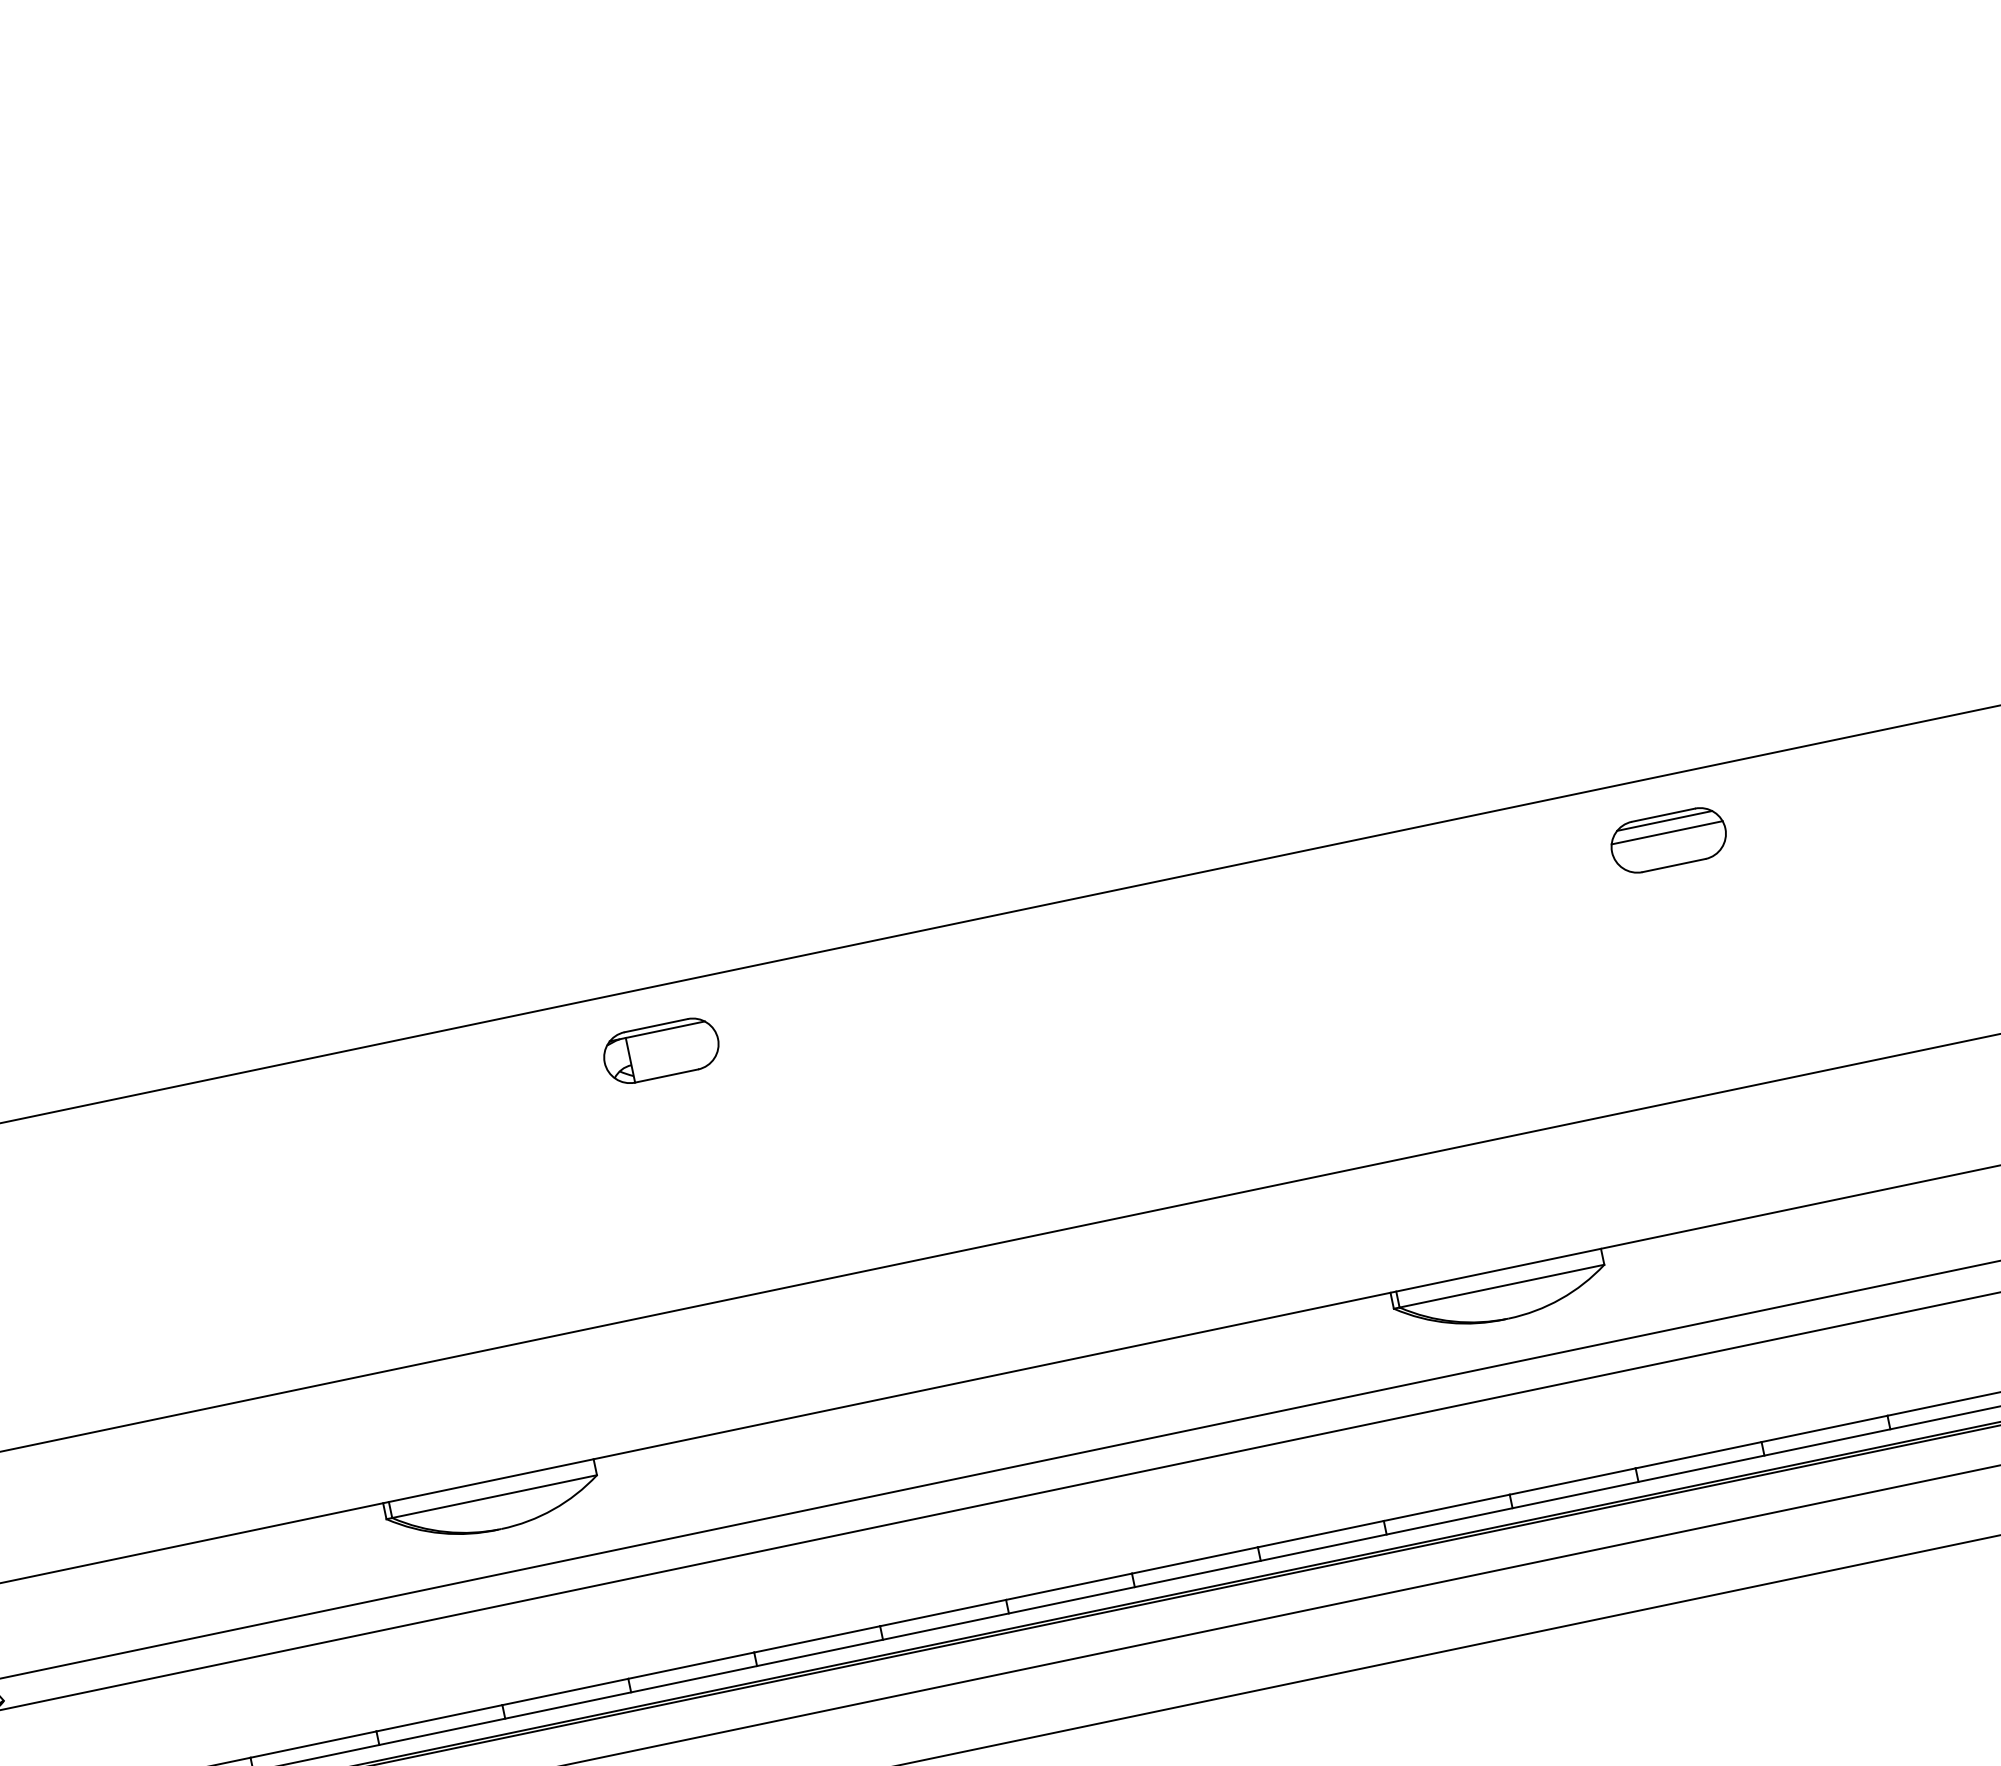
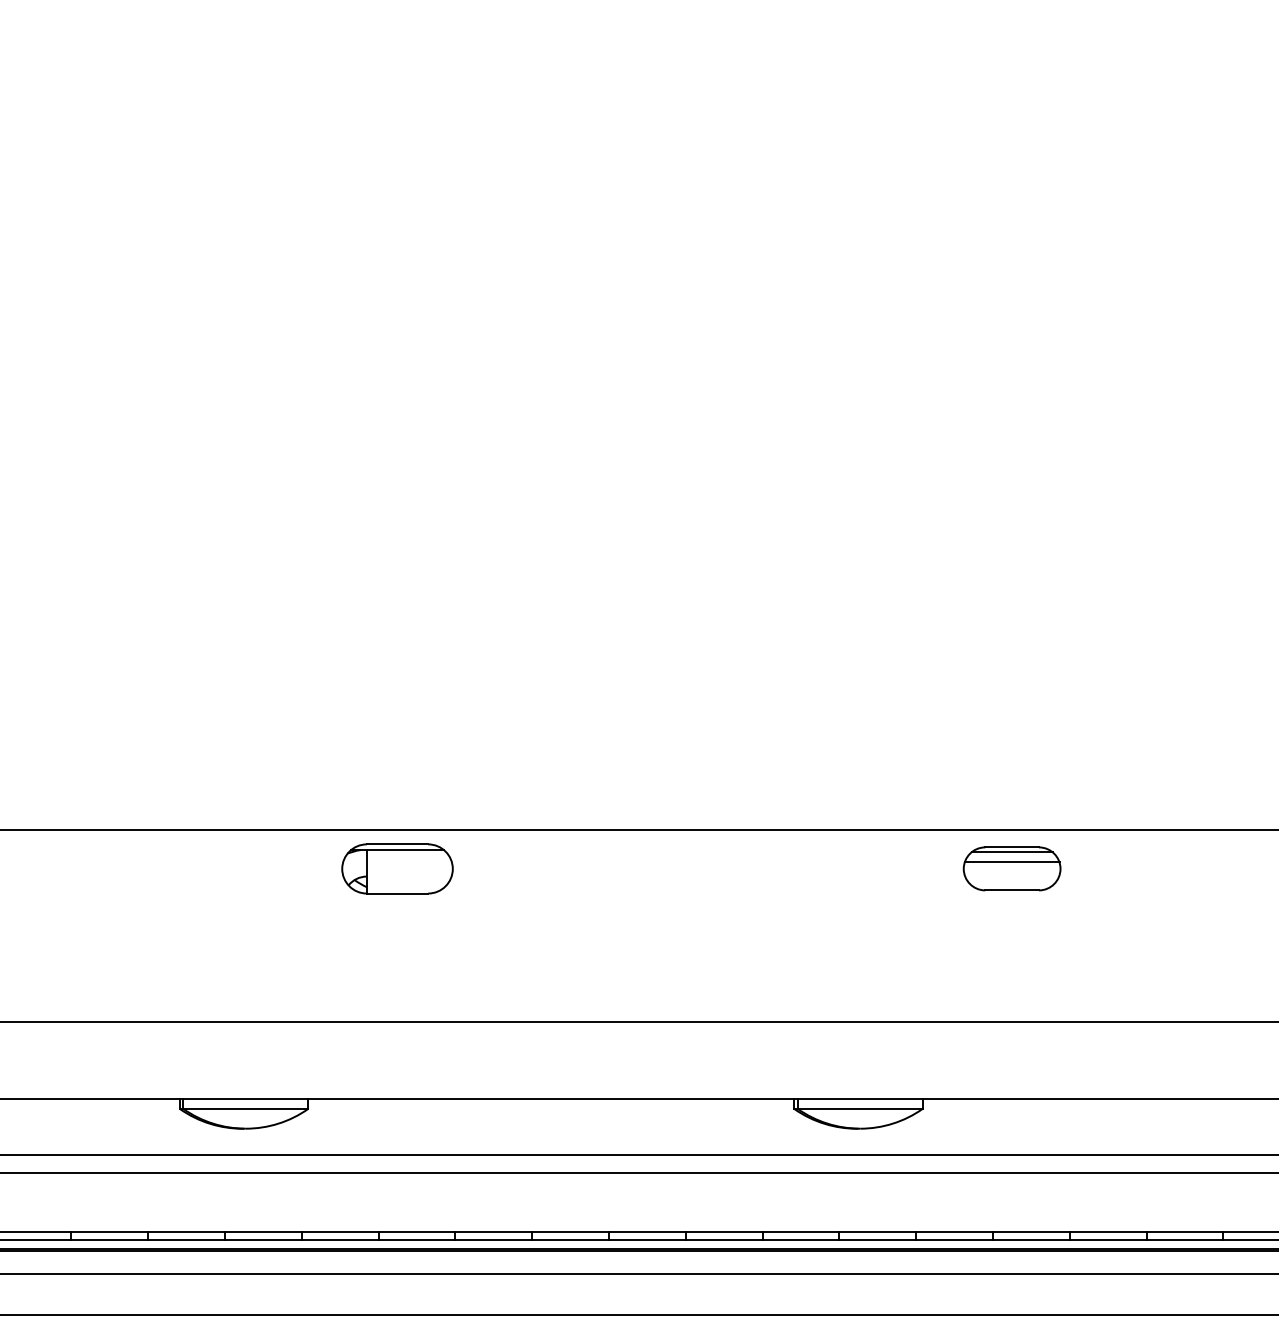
part: (1667, 840) -> (1011, 868), size x1.4
part: (660, 1050) -> (397, 868), size x1.6

